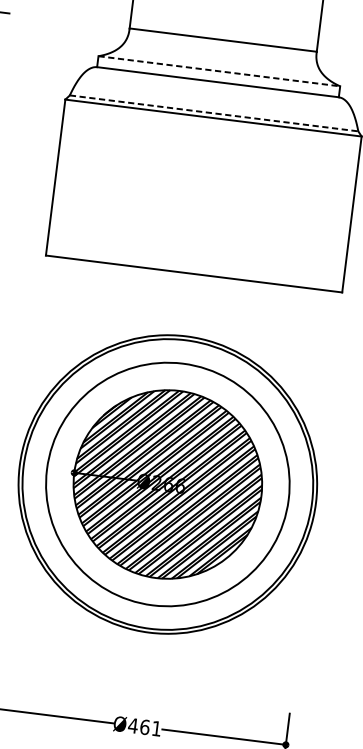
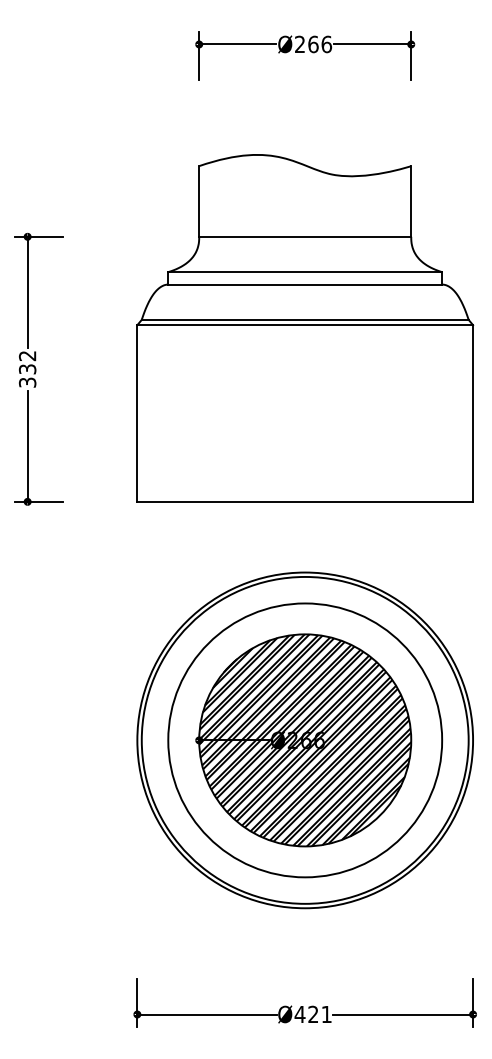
line: (219, 71) -> (305, 272), dashed -> solid
line: (214, 113) -> (305, 319), dashed -> solid
text: (145, 727) -> (313, 1014), Ø461 -> Ø421

